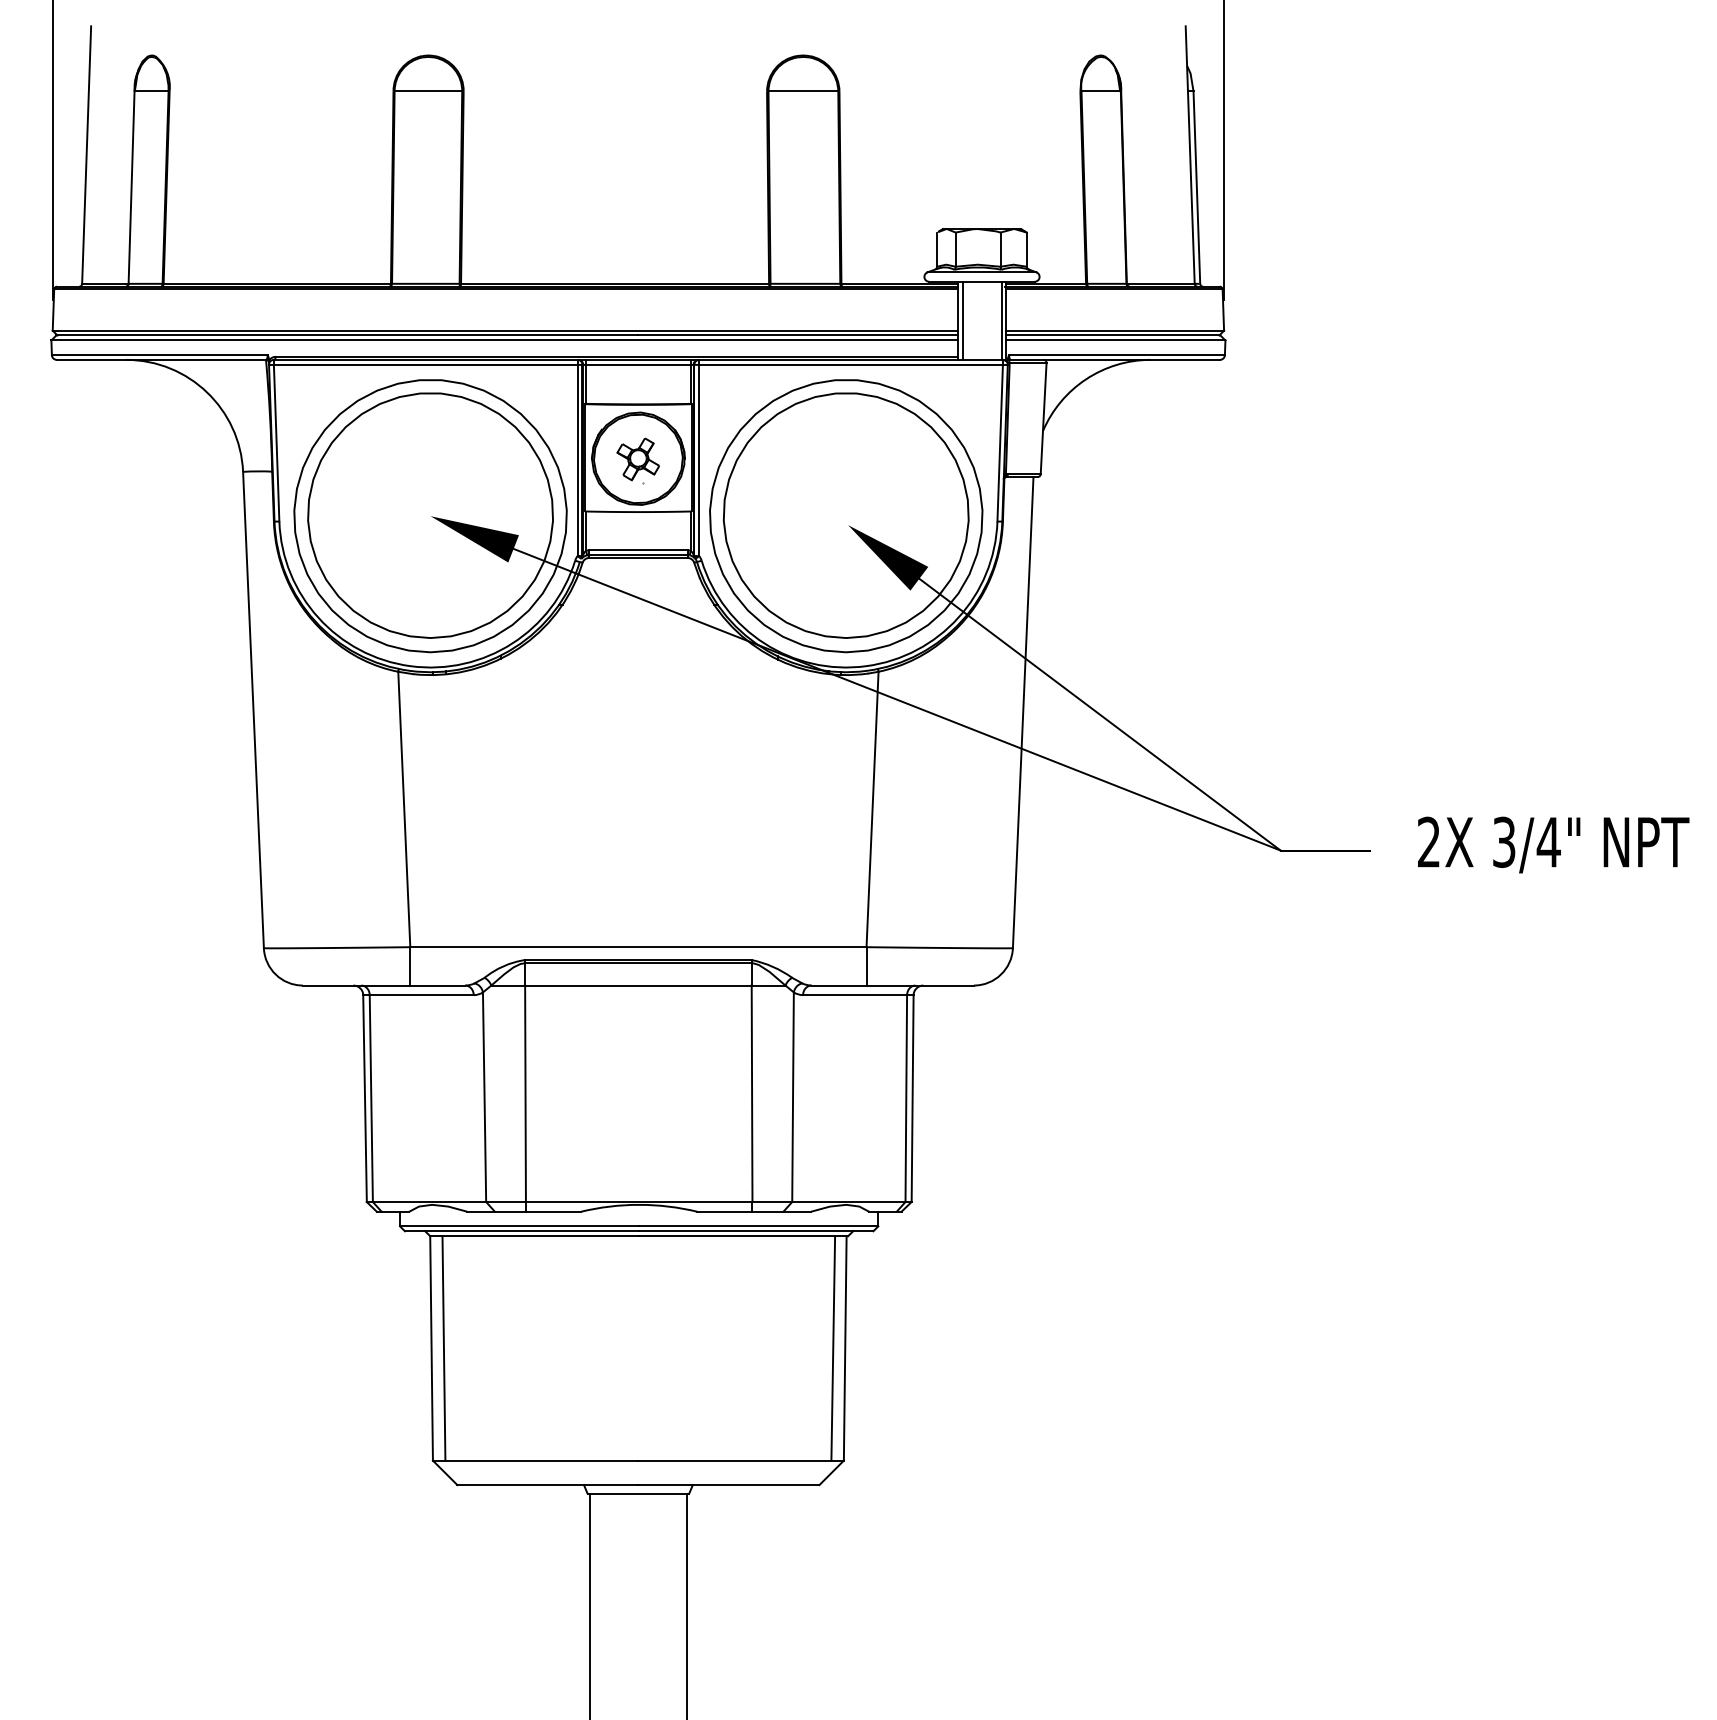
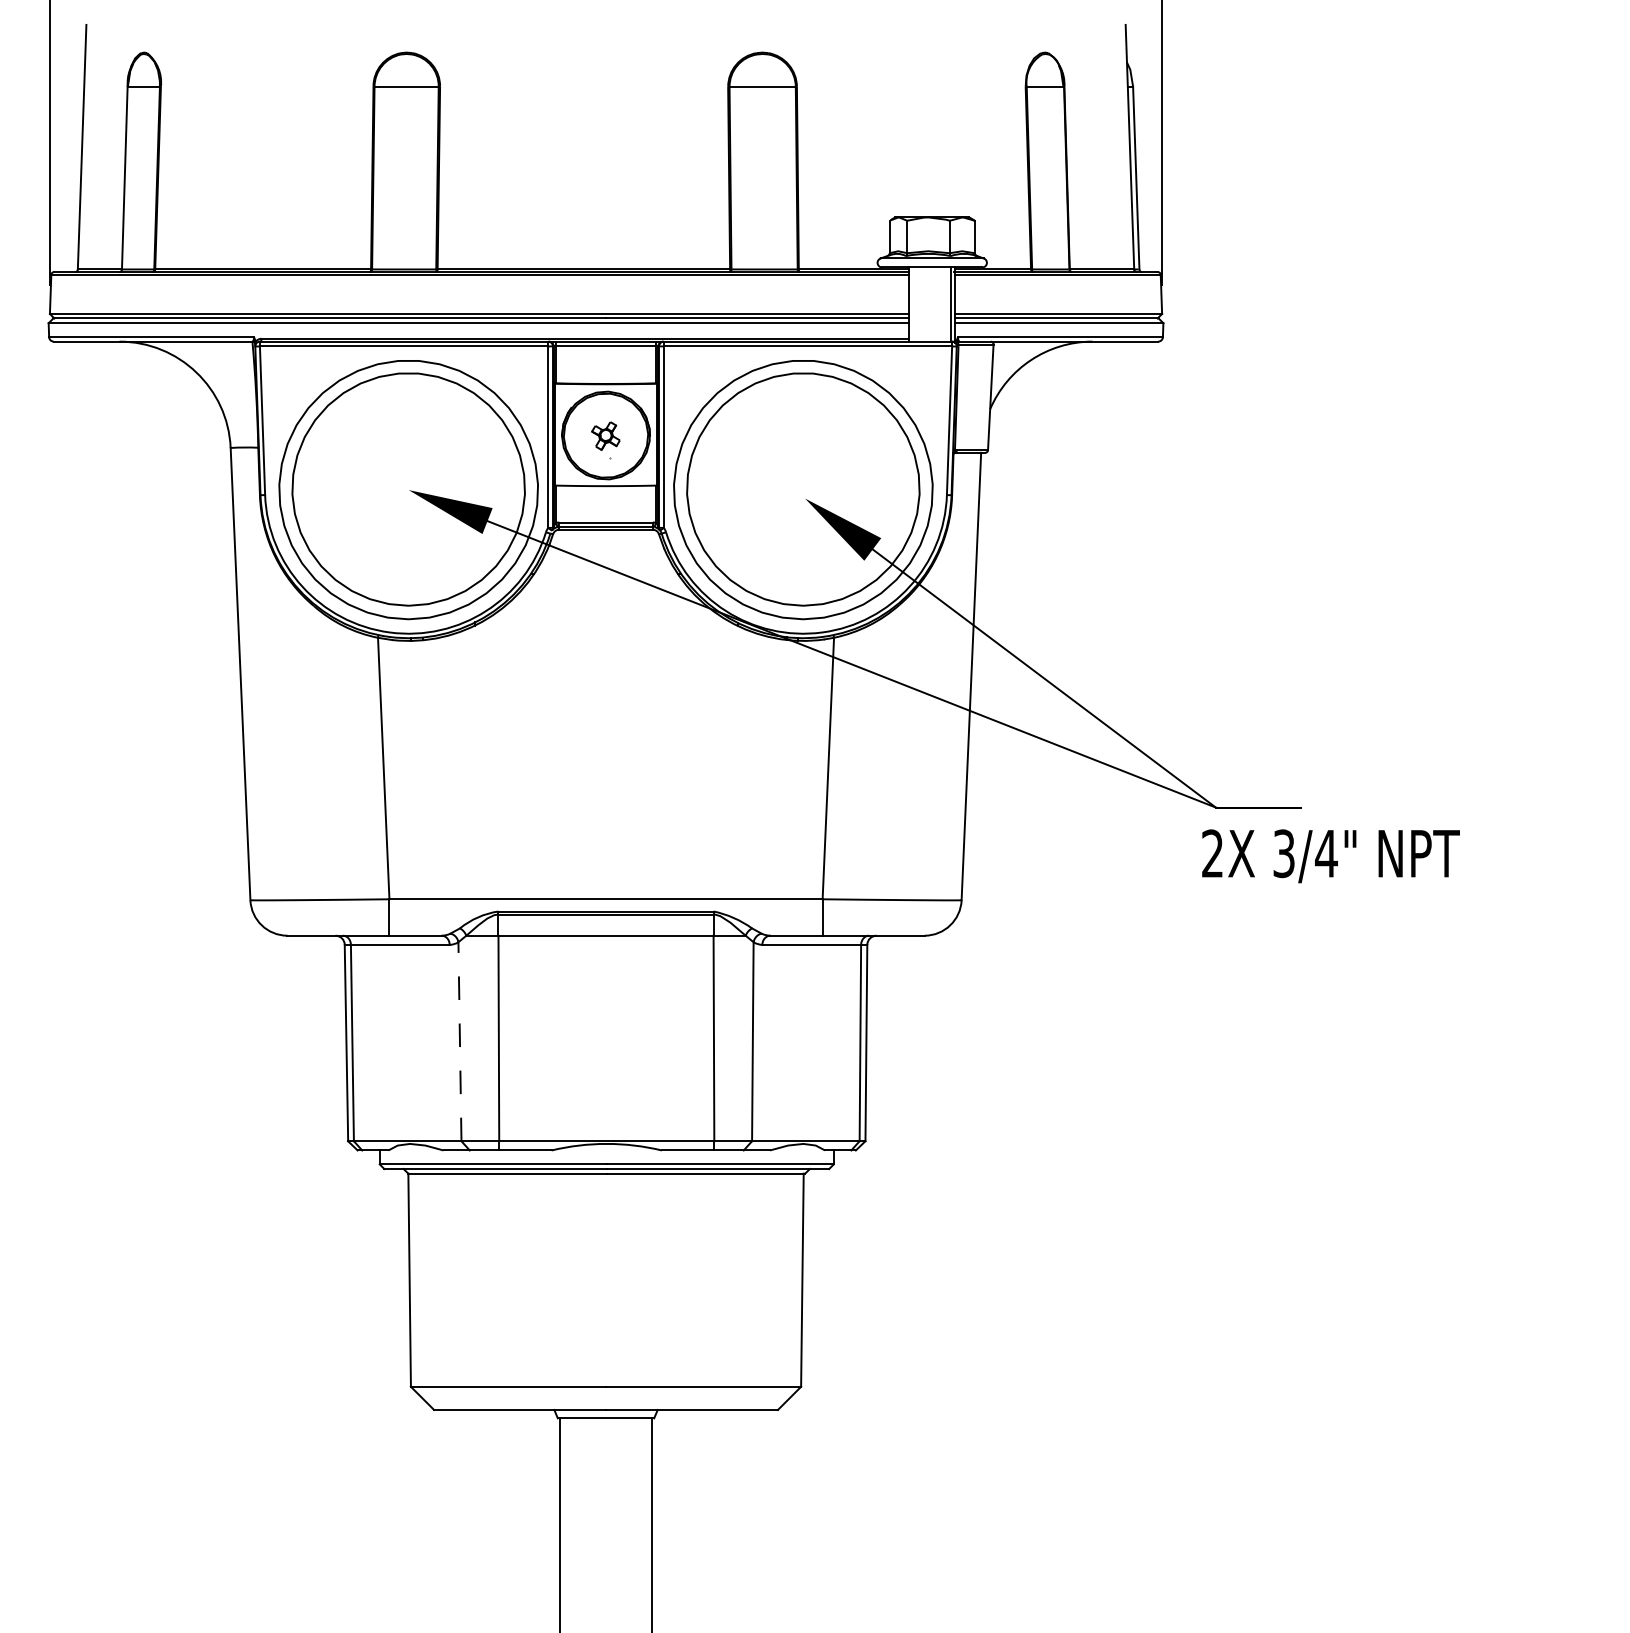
line: (962, 320) -> (913, 304), removed
part: (637, 458) -> (605, 435), size x0.7
text: (1553, 845) -> (1330, 856), moved
line: (484, 1096) -> (459, 1041), solid -> dashed
line: (444, 1347) -> (421, 1279), removed
line: (832, 1347) -> (790, 1279), removed

